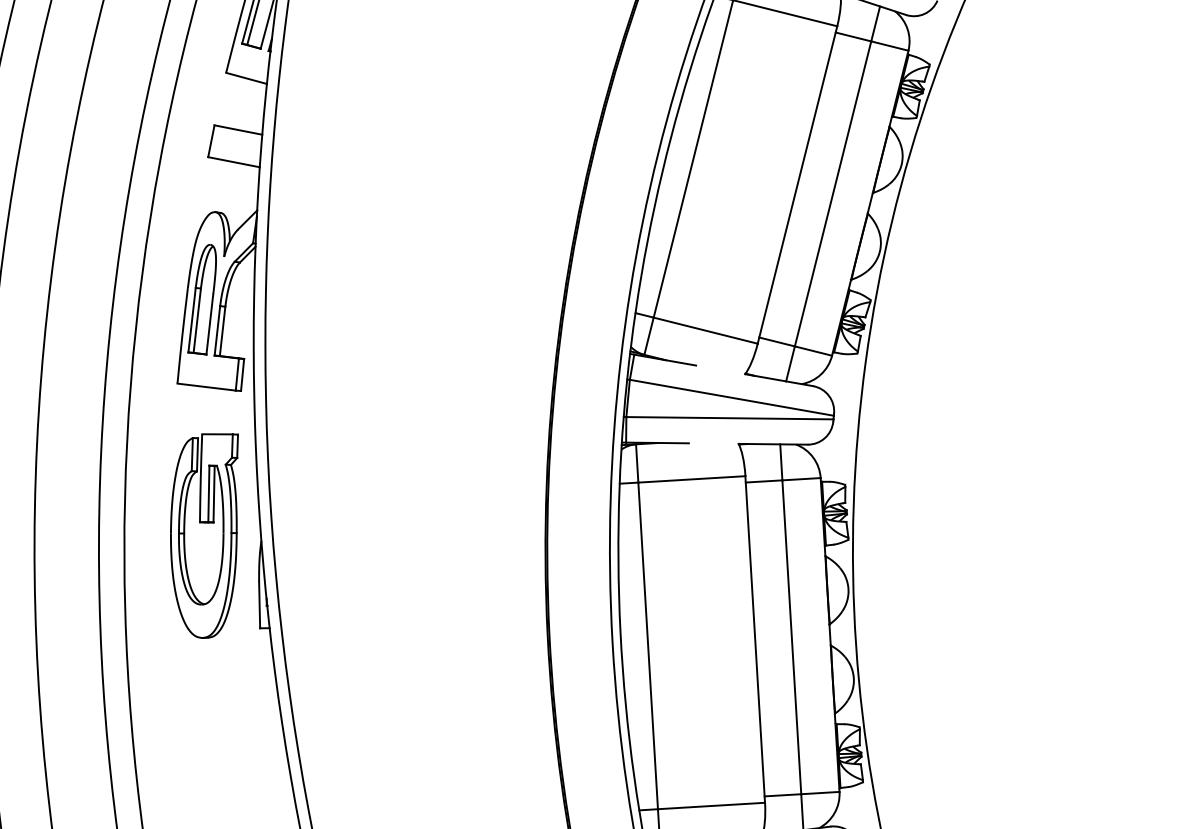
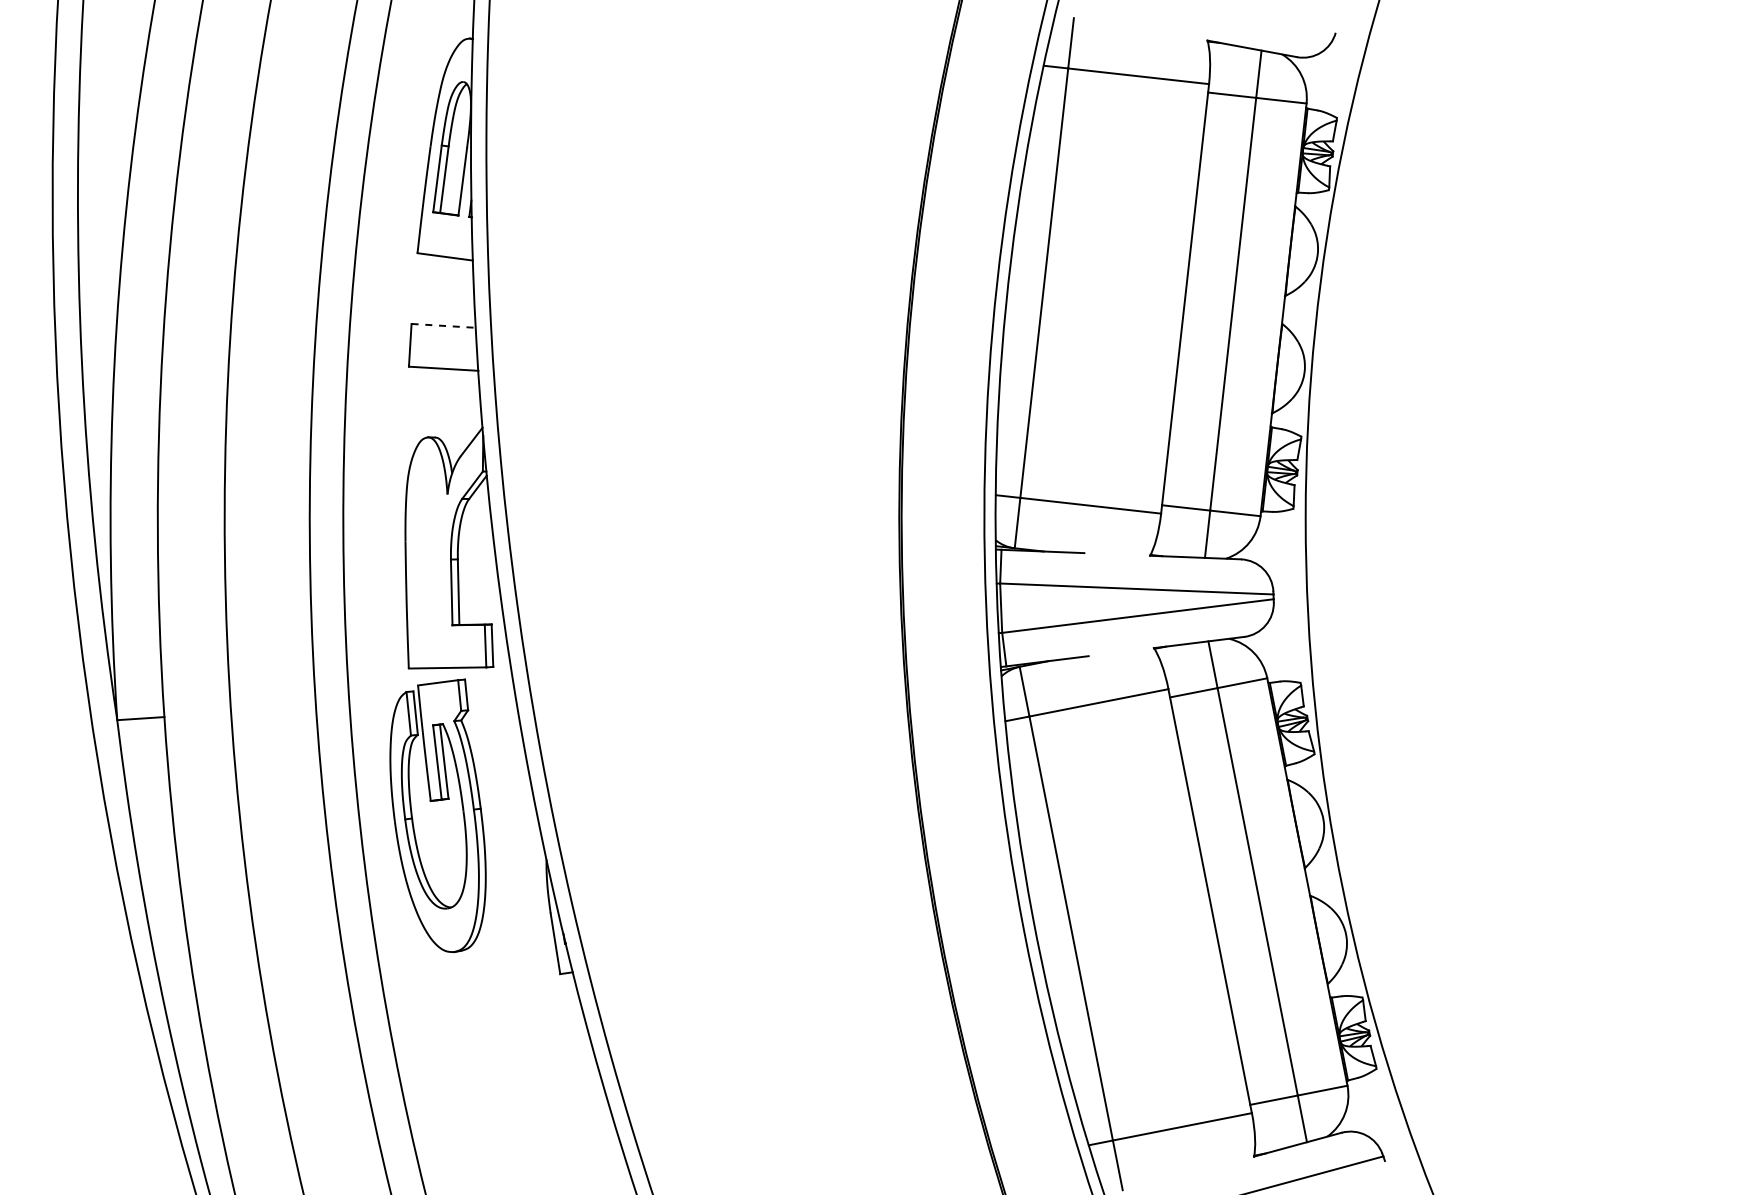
line: (239, 129) -> (444, 325), solid -> dashed
part: (203, 299) -> (428, 553), removed
part: (204, 523) -> (437, 801), moved

